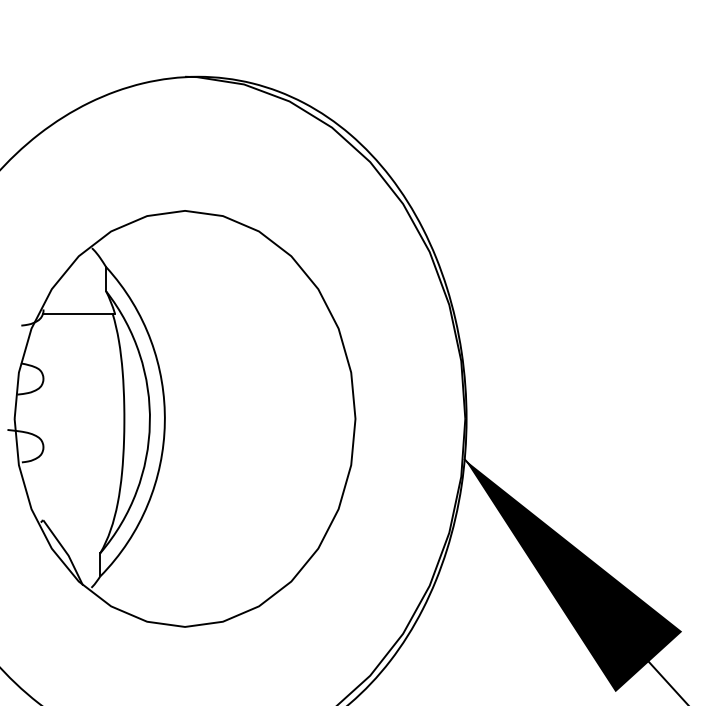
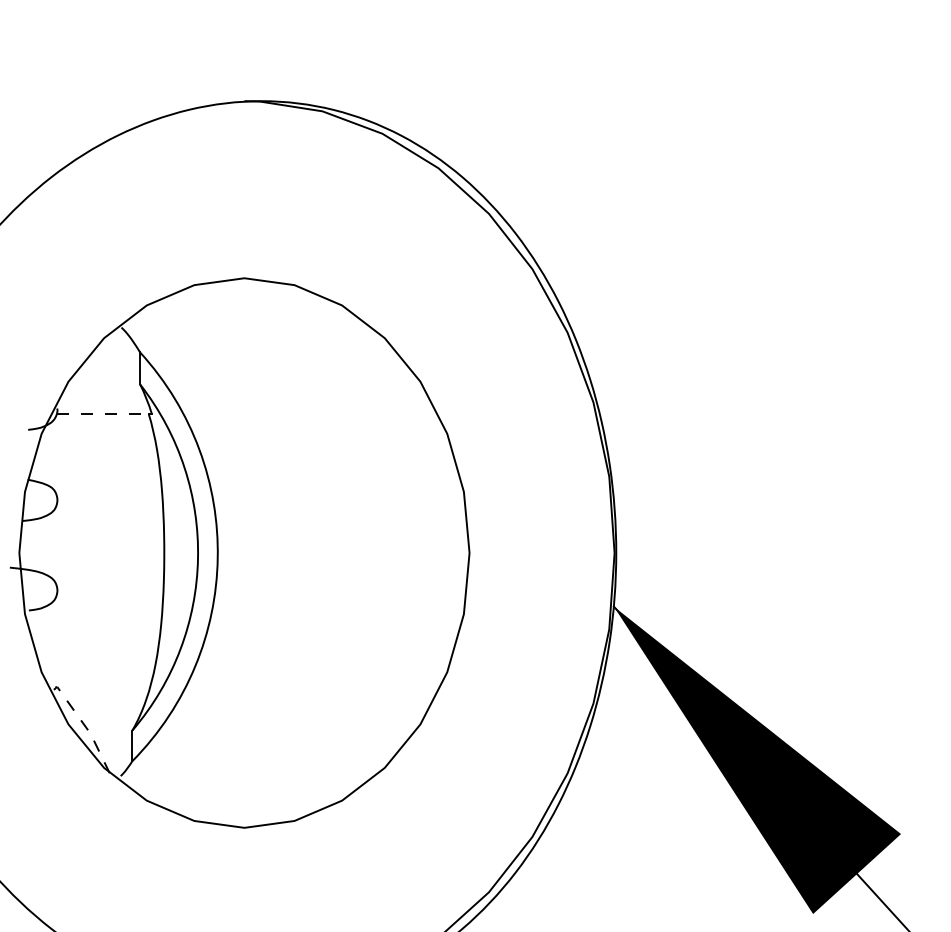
line: (77, 313) -> (102, 413), solid -> dashed
line: (65, 551) -> (86, 728), solid -> dashed

